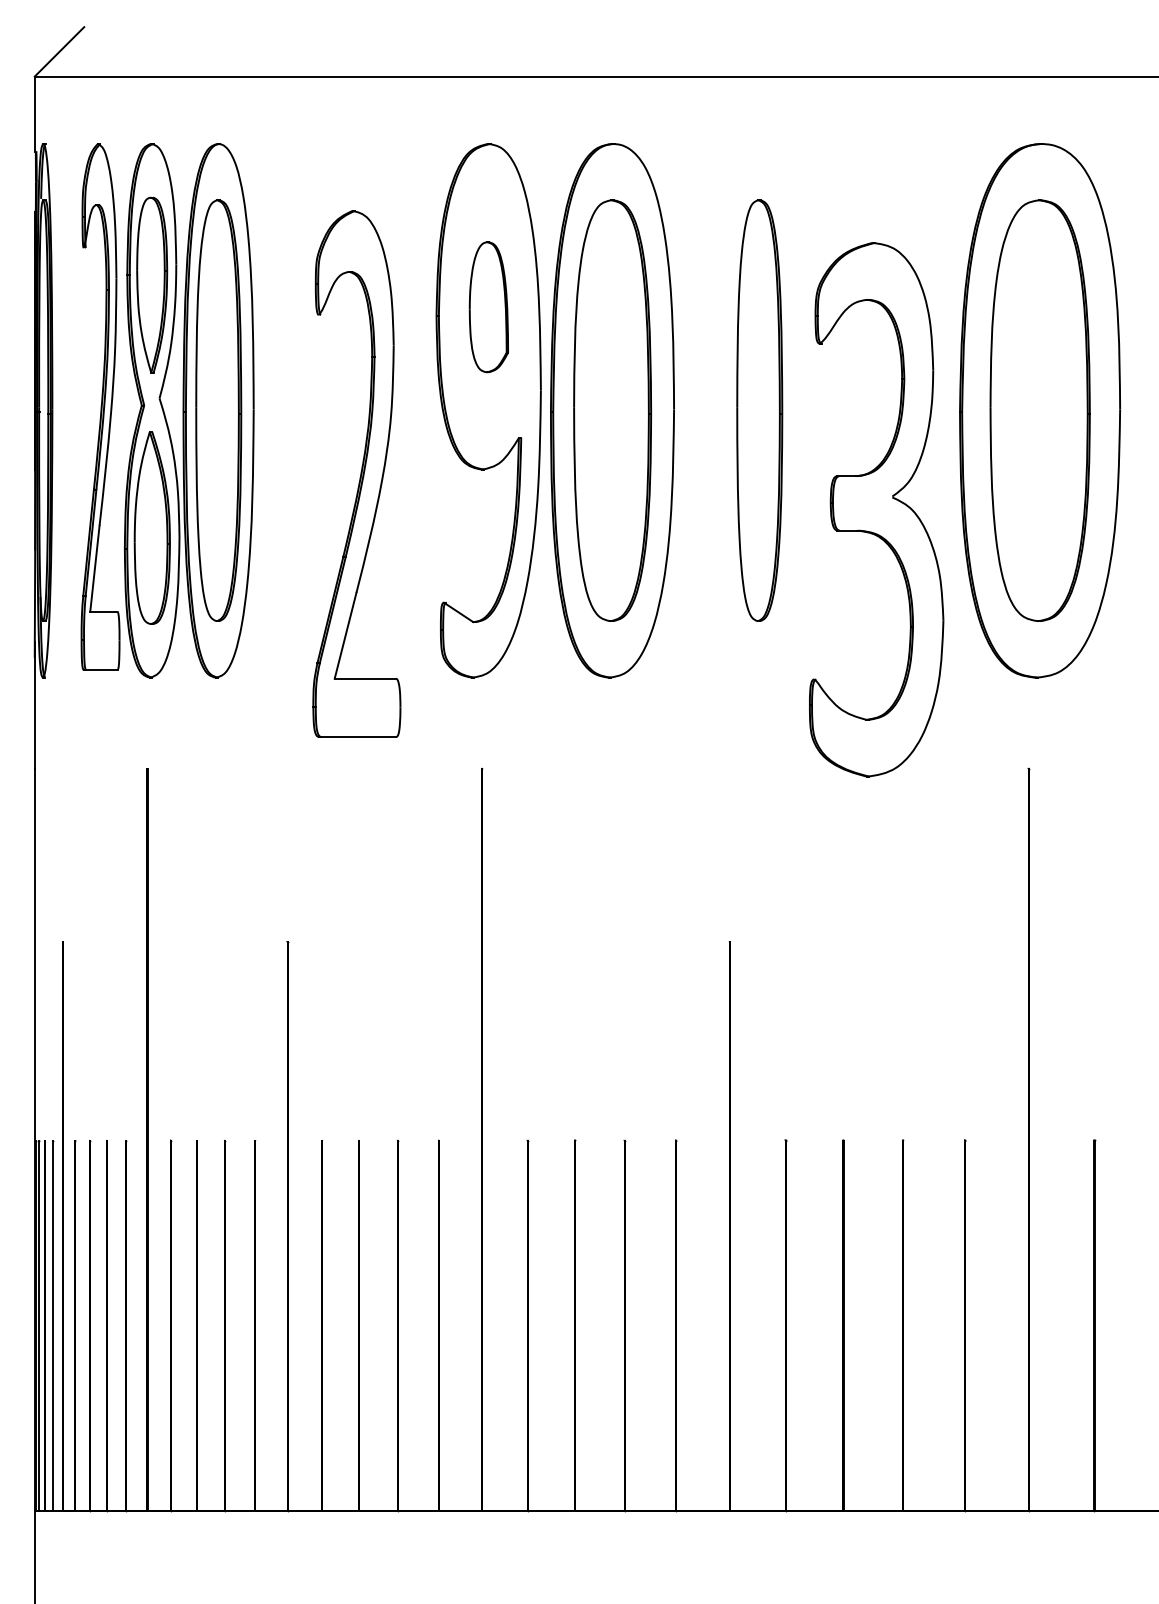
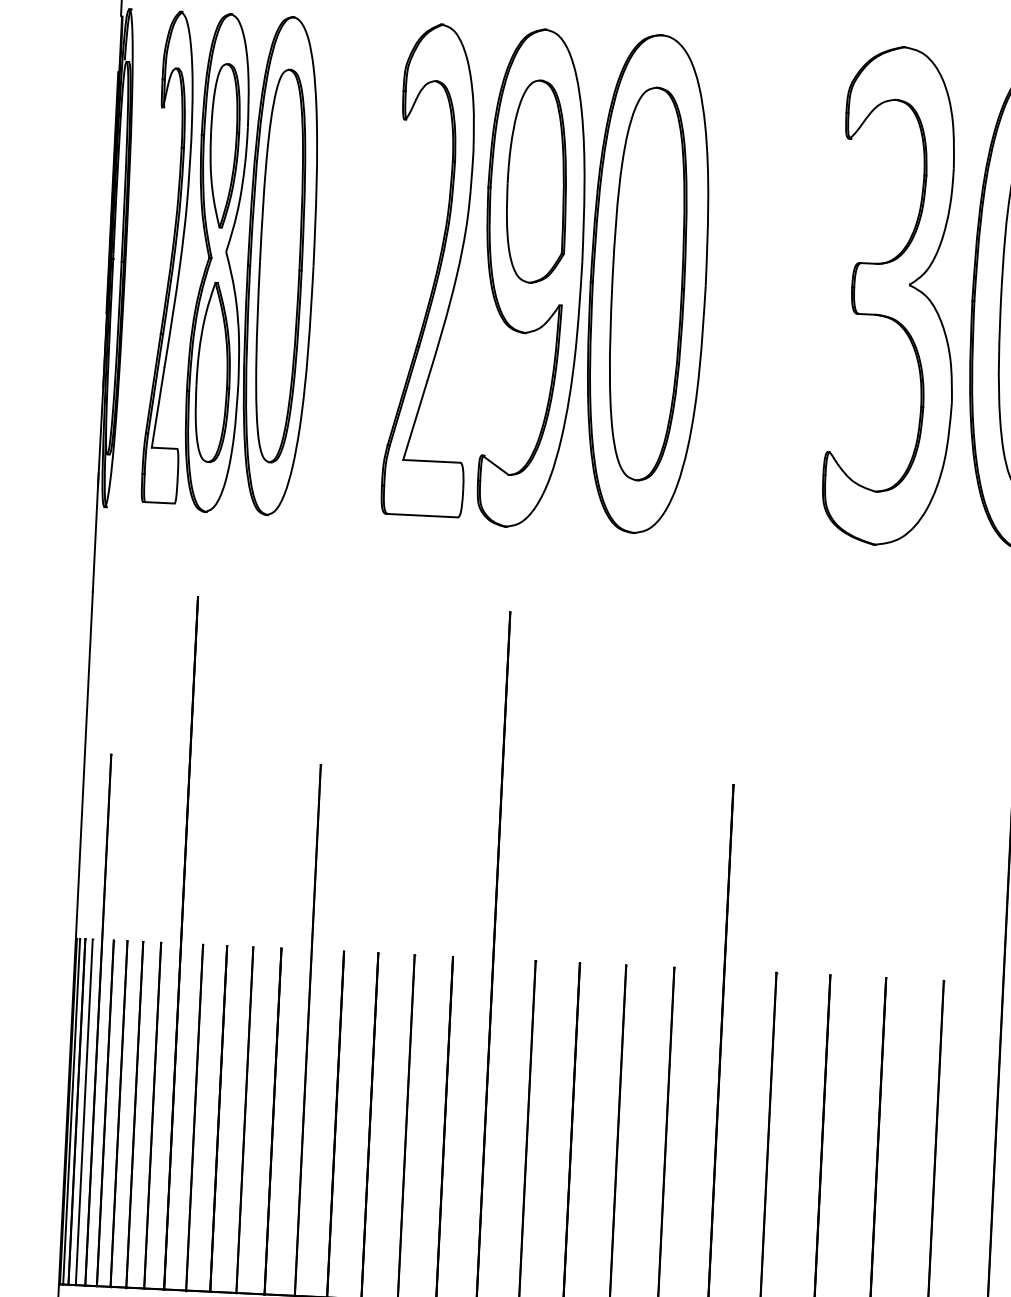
part: (488, 307) -> (537, 182), size x1.67
part: (759, 410) -> (785, 290), removed
part: (356, 473) -> (432, 269), moved
part: (876, 509) -> (894, 295), moved

